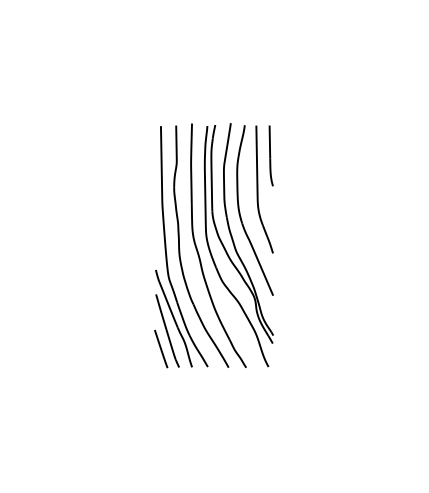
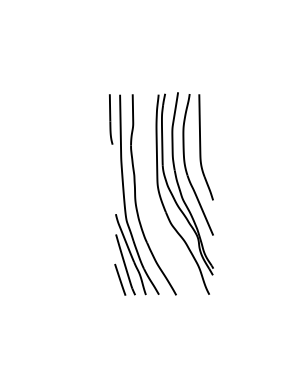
part: (270, 155) -> (110, 119), moved
part: (198, 250) -> (151, 198), removed

